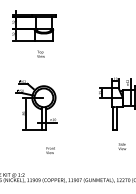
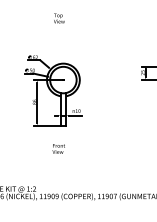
text: (50, 150) -> (58, 148), moved

